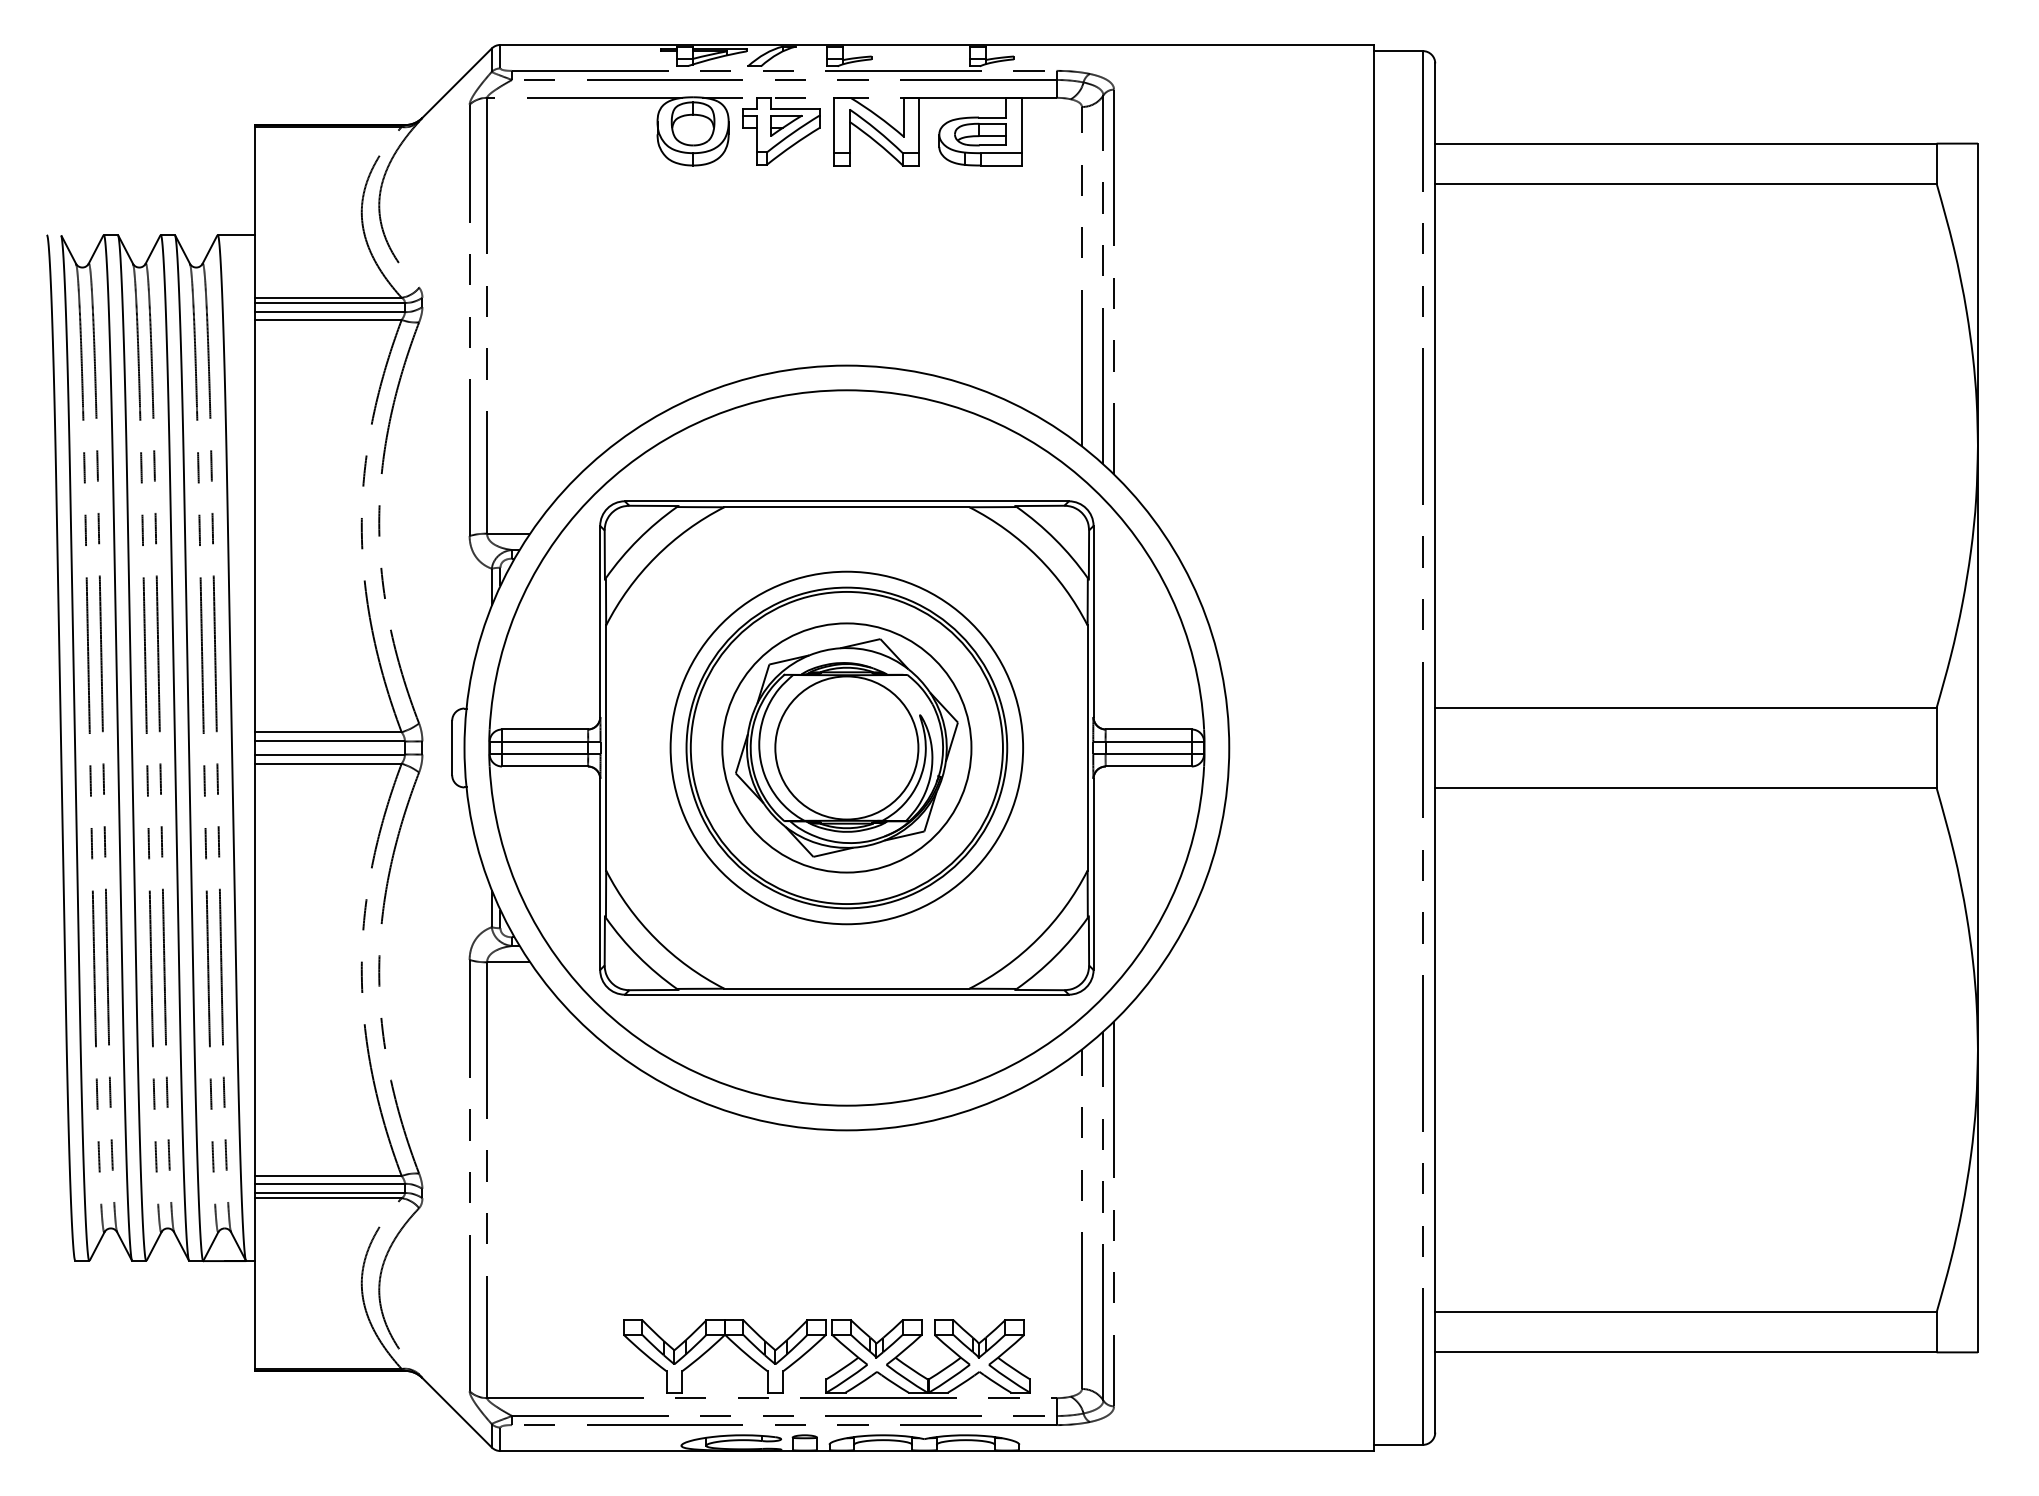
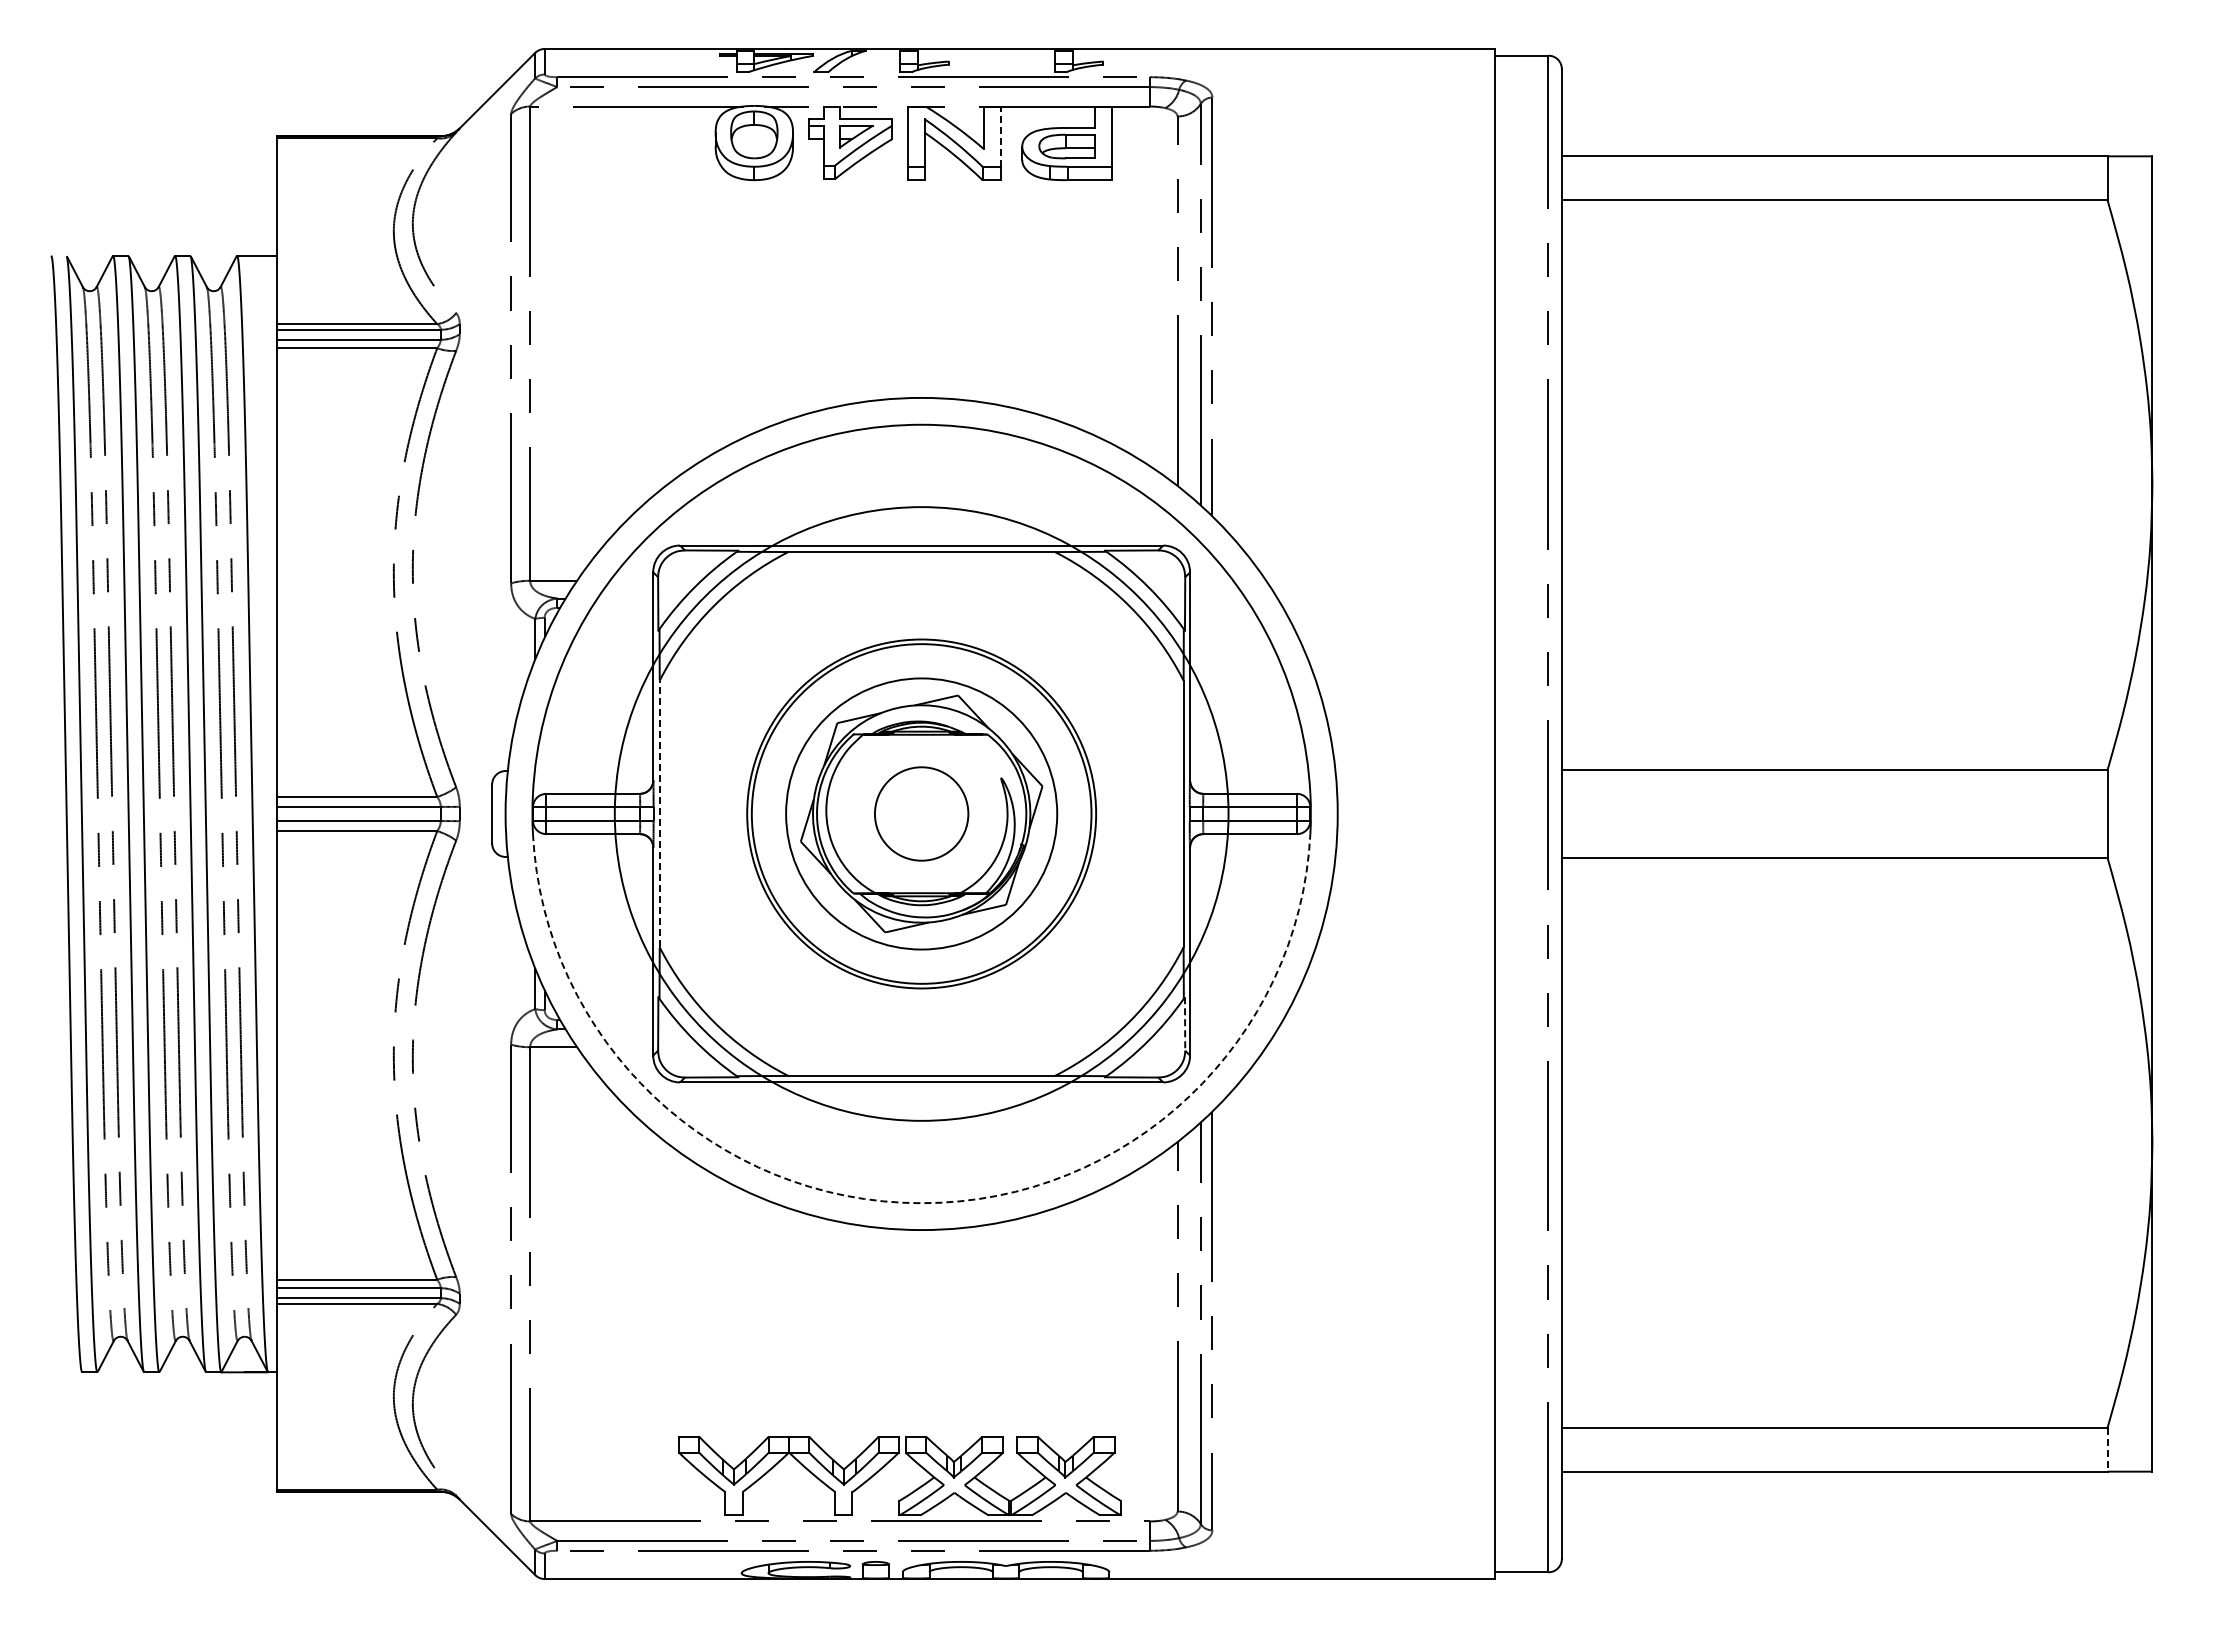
line: (919, 125) -> (1000, 136), solid -> dashed
line: (605, 747) -> (659, 813), solid -> dashed
circle: (846, 747) -> (921, 813), size x0.6
circle: (846, 747) -> (921, 813), size x1.6
line: (1089, 940) -> (1185, 1023), solid -> dashed
arc: (846, 1105) -> (921, 1203), solid -> dashed
line: (1936, 1332) -> (2107, 1449), solid -> dashed

